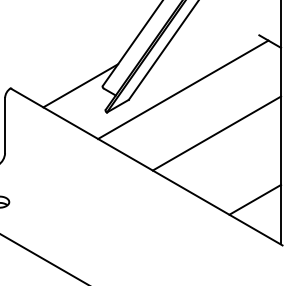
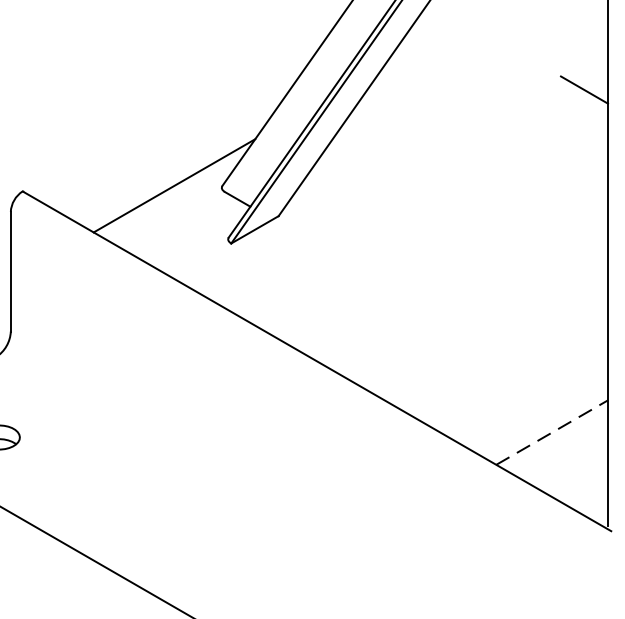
line: (183, 89) -> (396, 193), removed
line: (216, 133) -> (468, 288), removed
line: (255, 199) -> (552, 431), solid -> dashed

